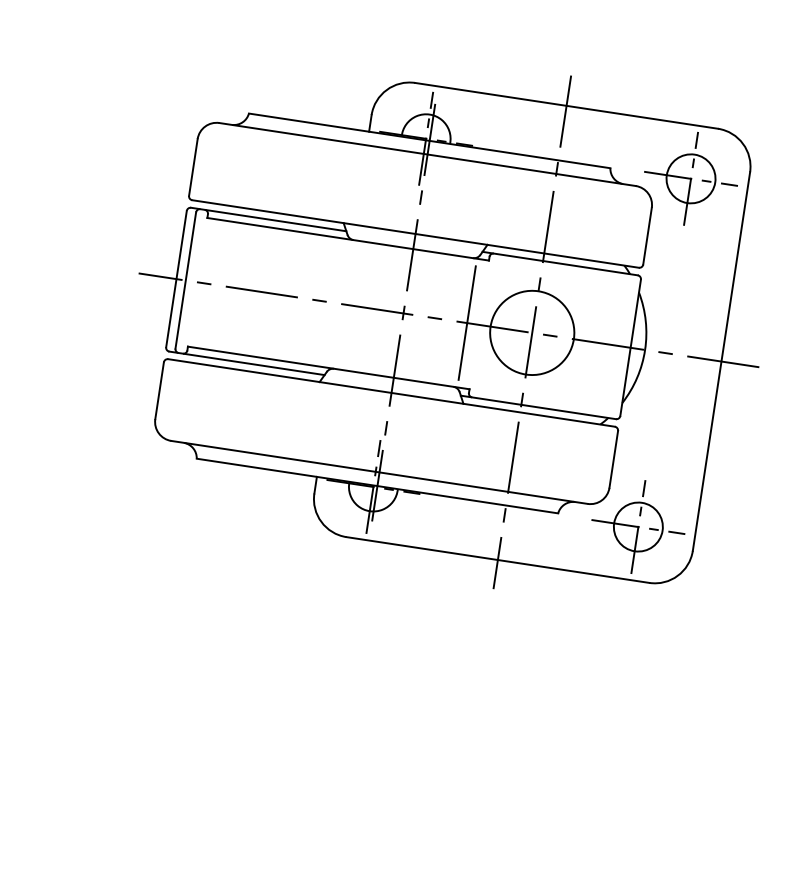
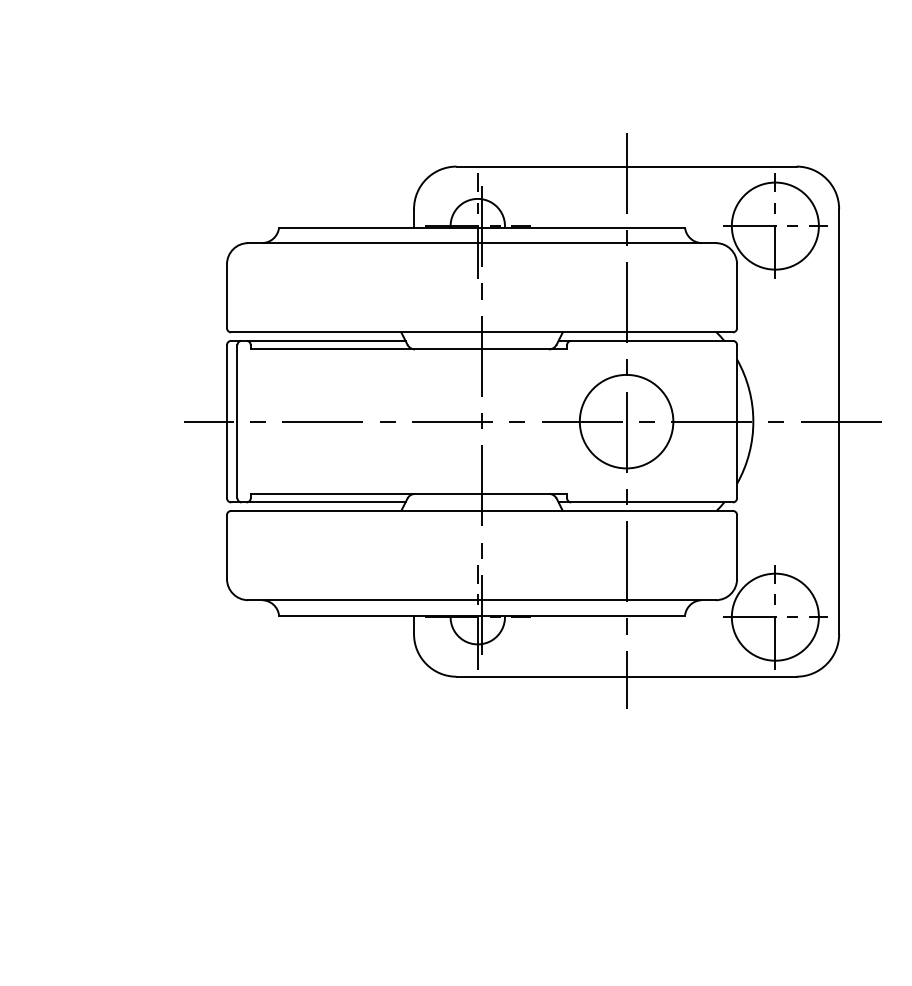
circle: (691, 178) -> (775, 225), size x1.6
line: (467, 322) -> (553, 421), removed
circle: (638, 527) -> (775, 617), size x1.6

